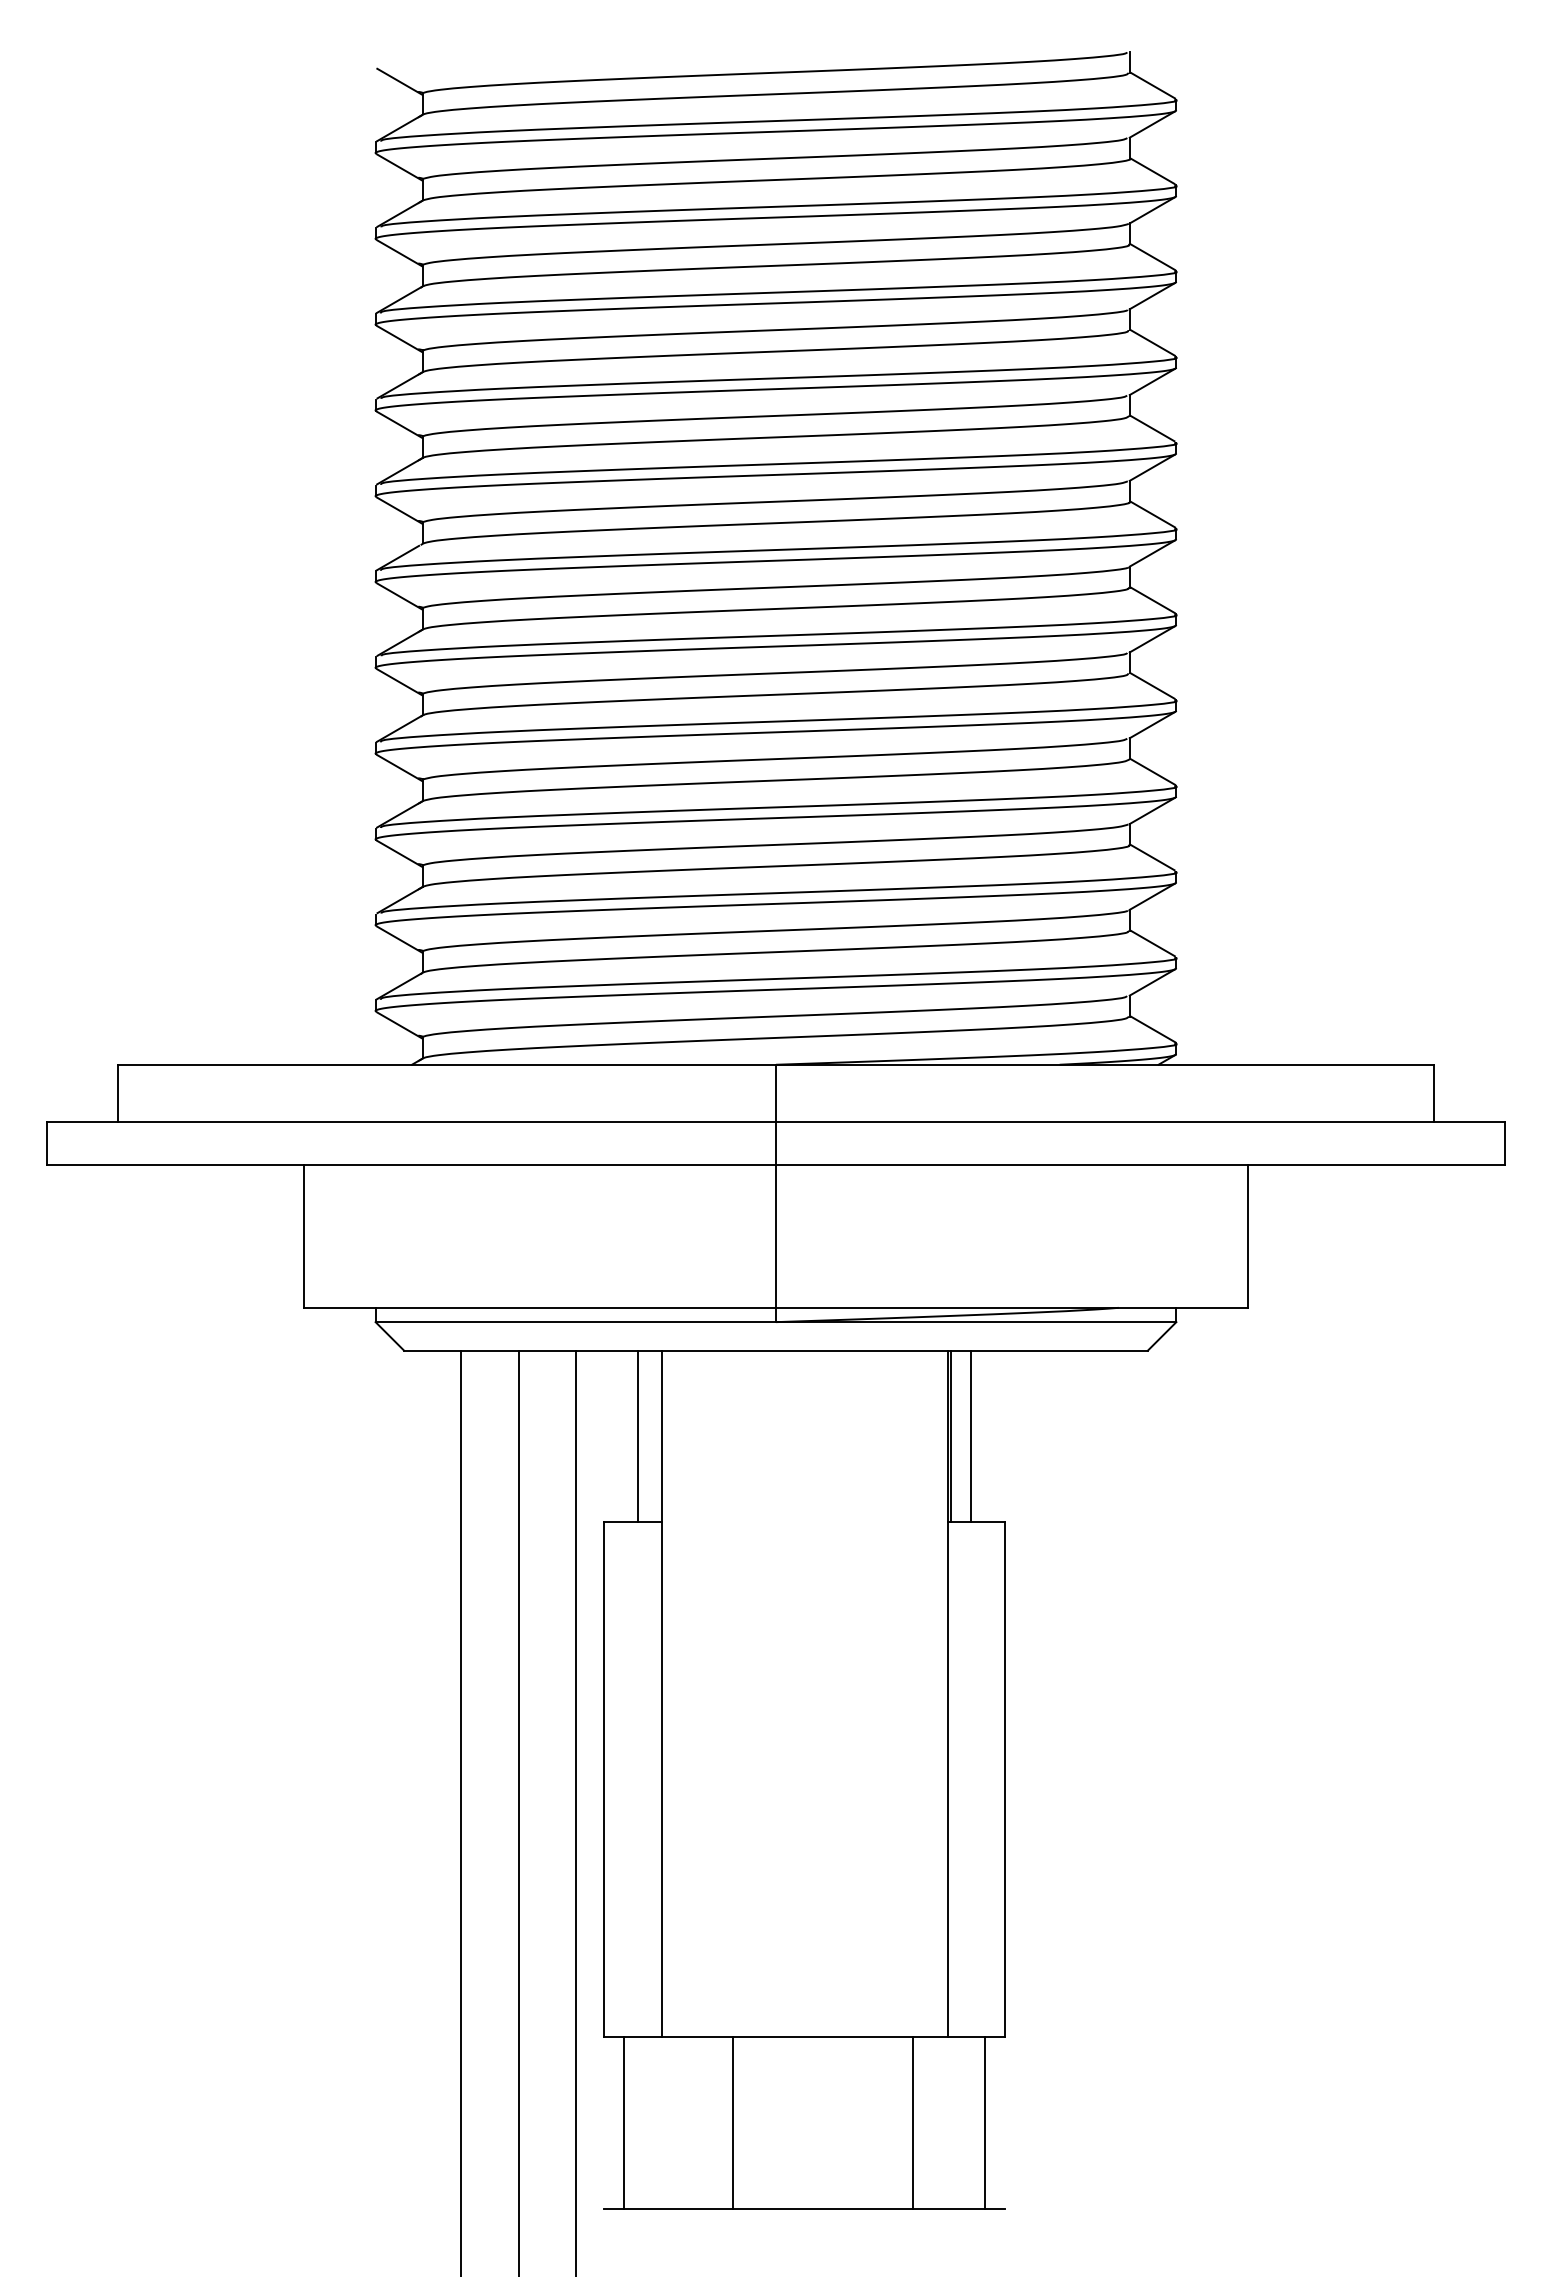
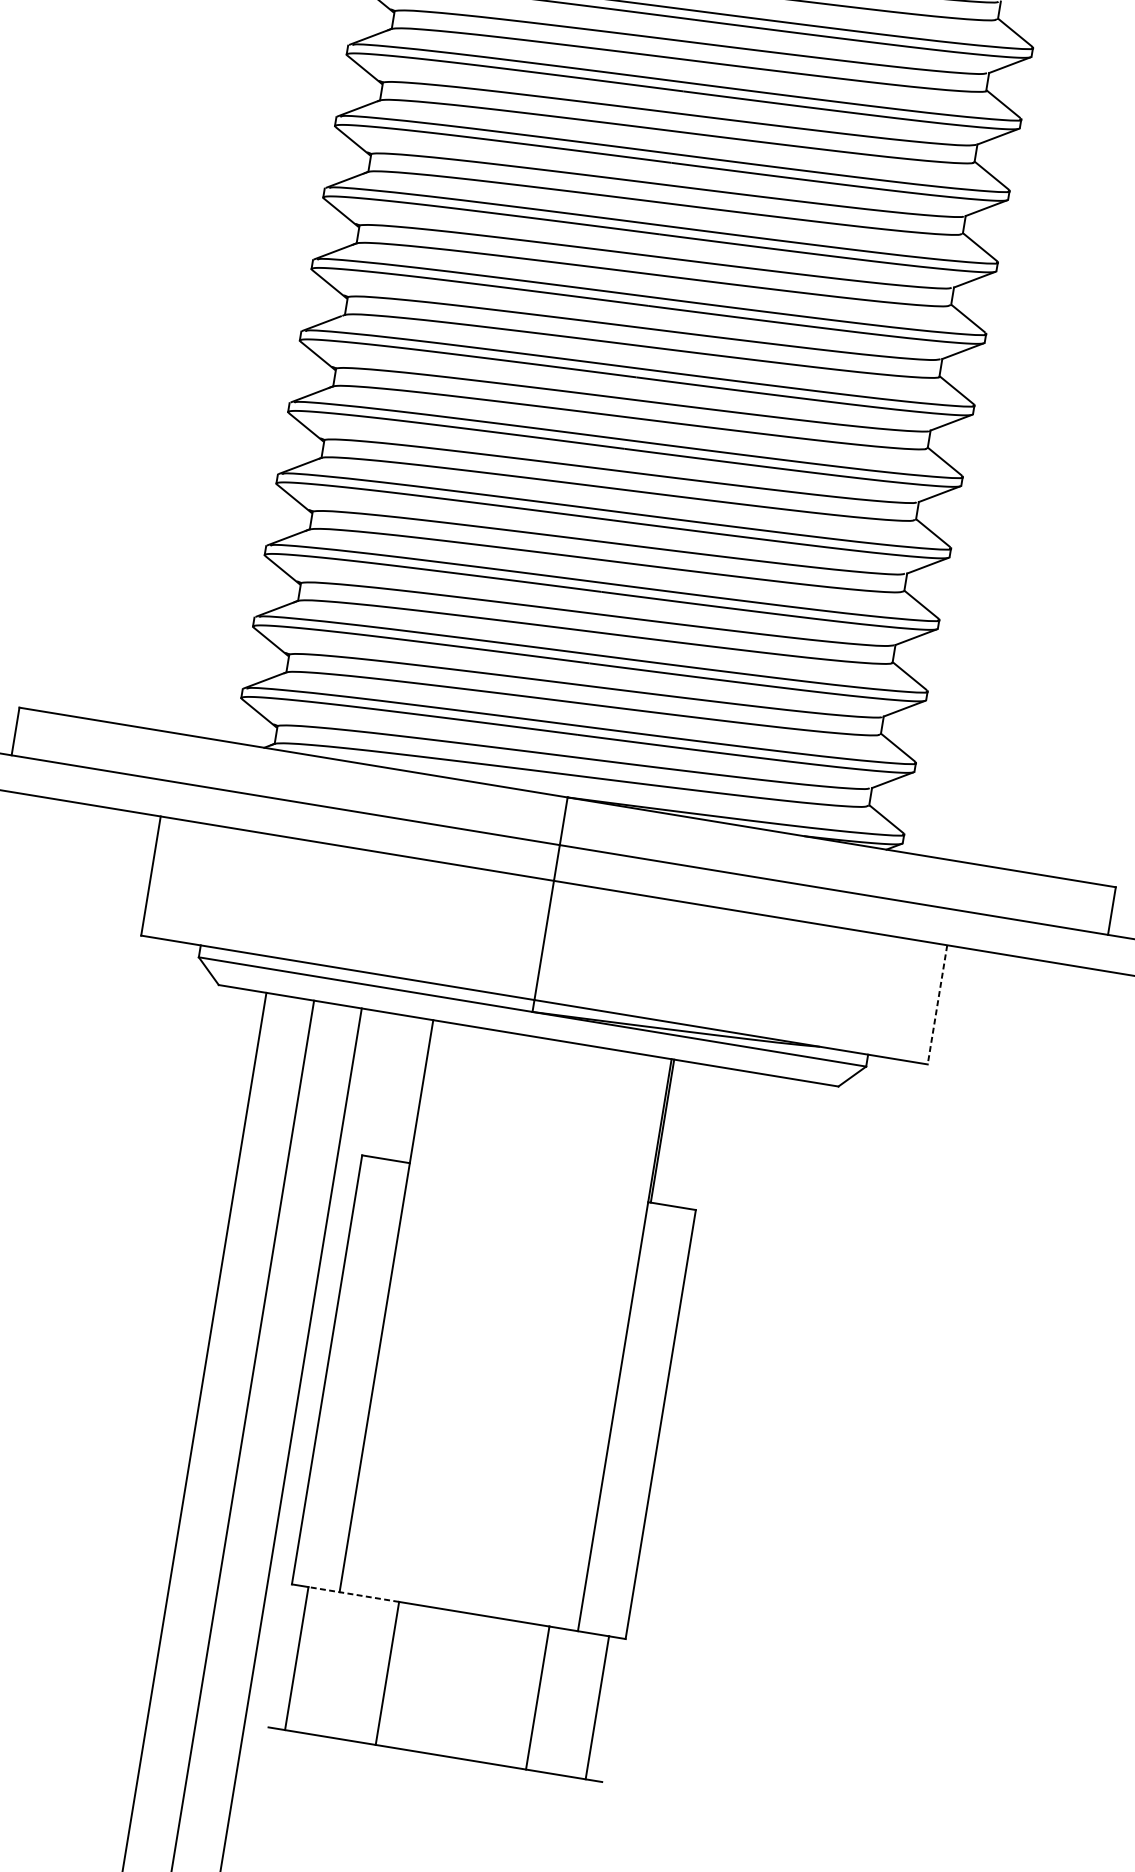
line: (1247, 1236) -> (937, 1004), solid -> dashed
line: (638, 1436) -> (402, 1088), removed
line: (971, 1436) -> (679, 1133), removed
line: (678, 2037) -> (353, 1594), solid -> dashed

